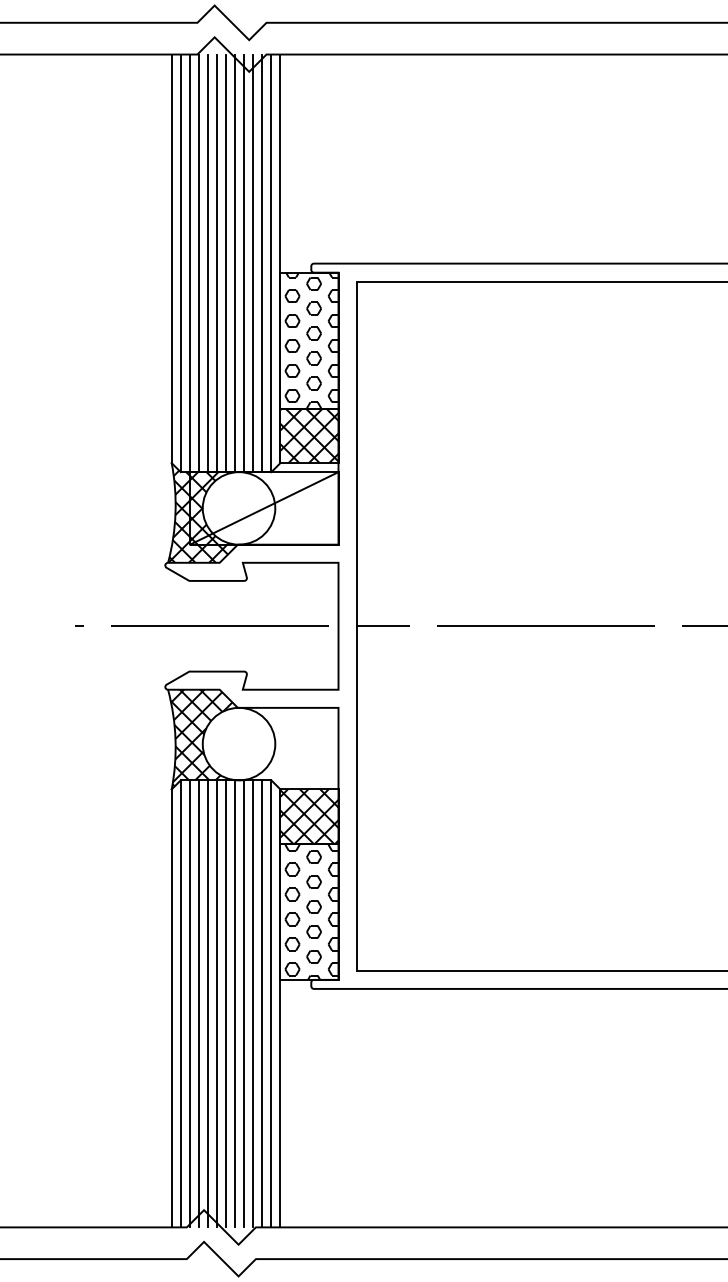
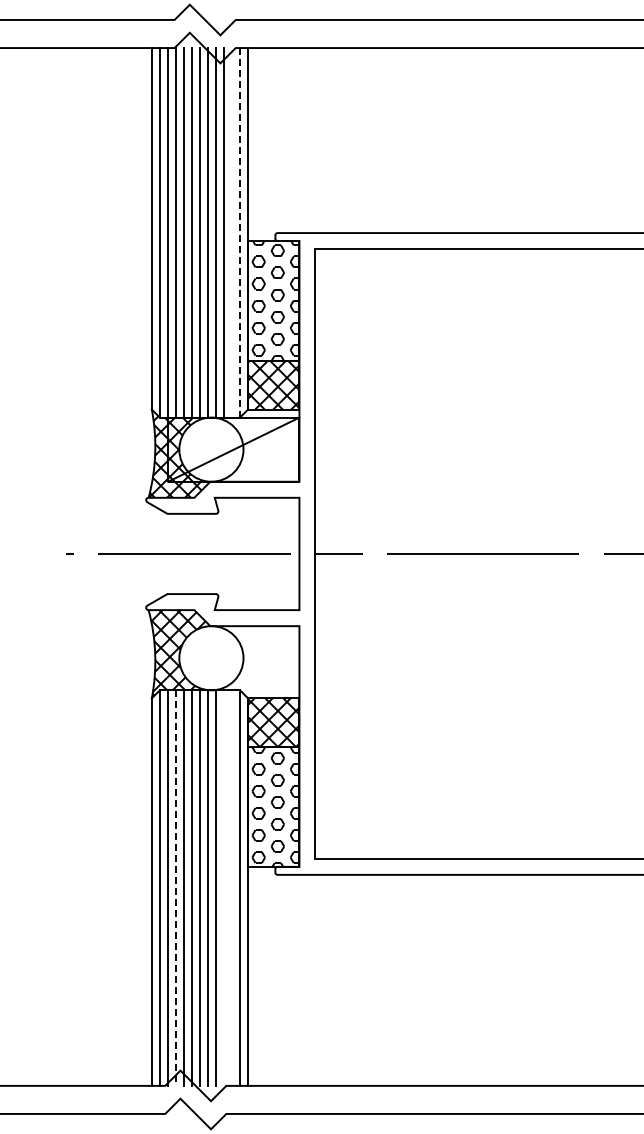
line: (262, 262) -> (232, 232), removed
line: (271, 262) -> (240, 232), solid -> dashed
line: (253, 1003) -> (224, 887), removed
line: (262, 1003) -> (232, 887), removed
line: (198, 1004) -> (175, 888), solid -> dashed

